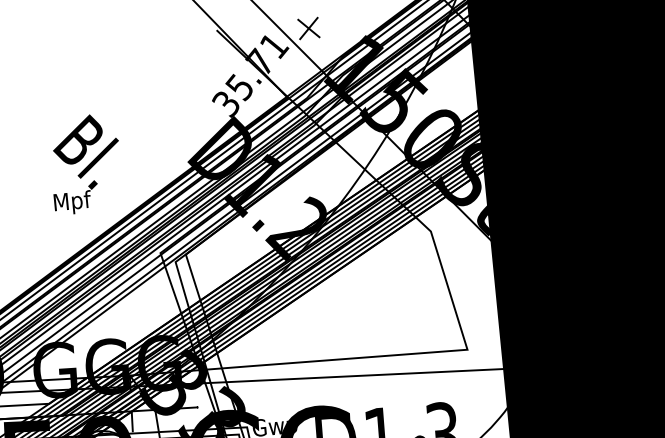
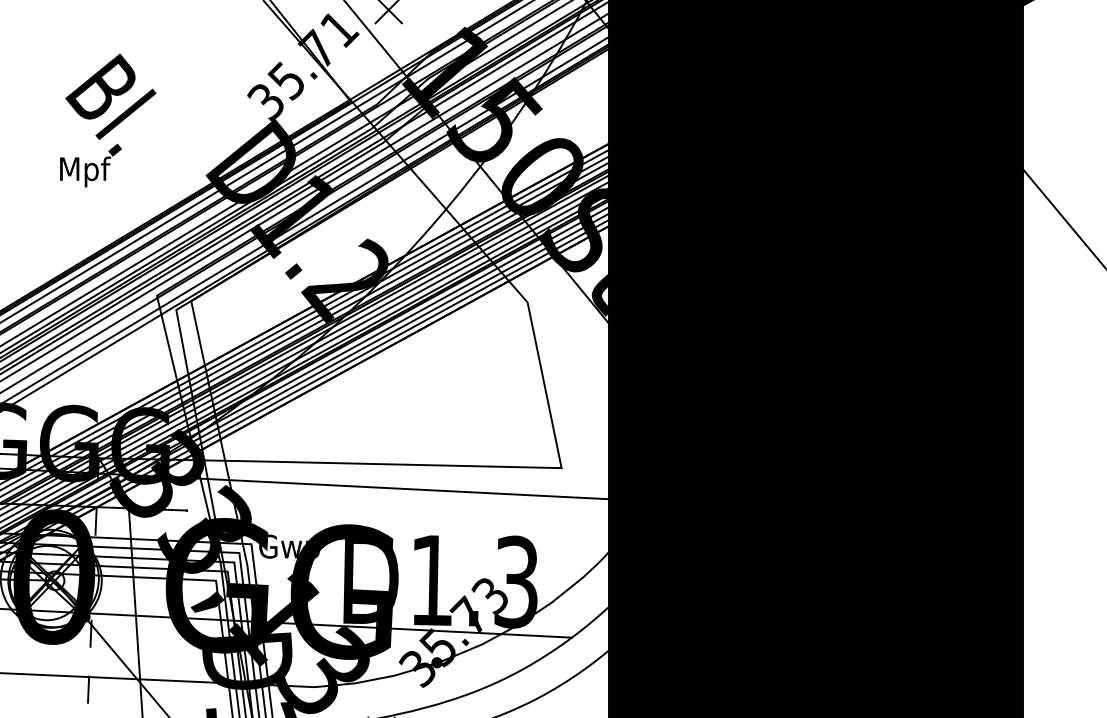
text: (86, 163) -> (108, 120), moved

